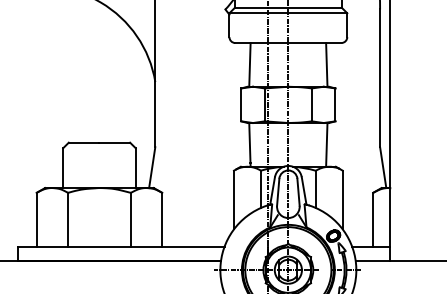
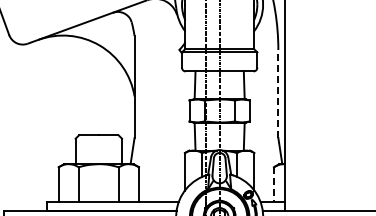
line: (380, 77) -> (278, 93), solid -> dashed
line: (372, 221) -> (273, 185), solid -> dashed

